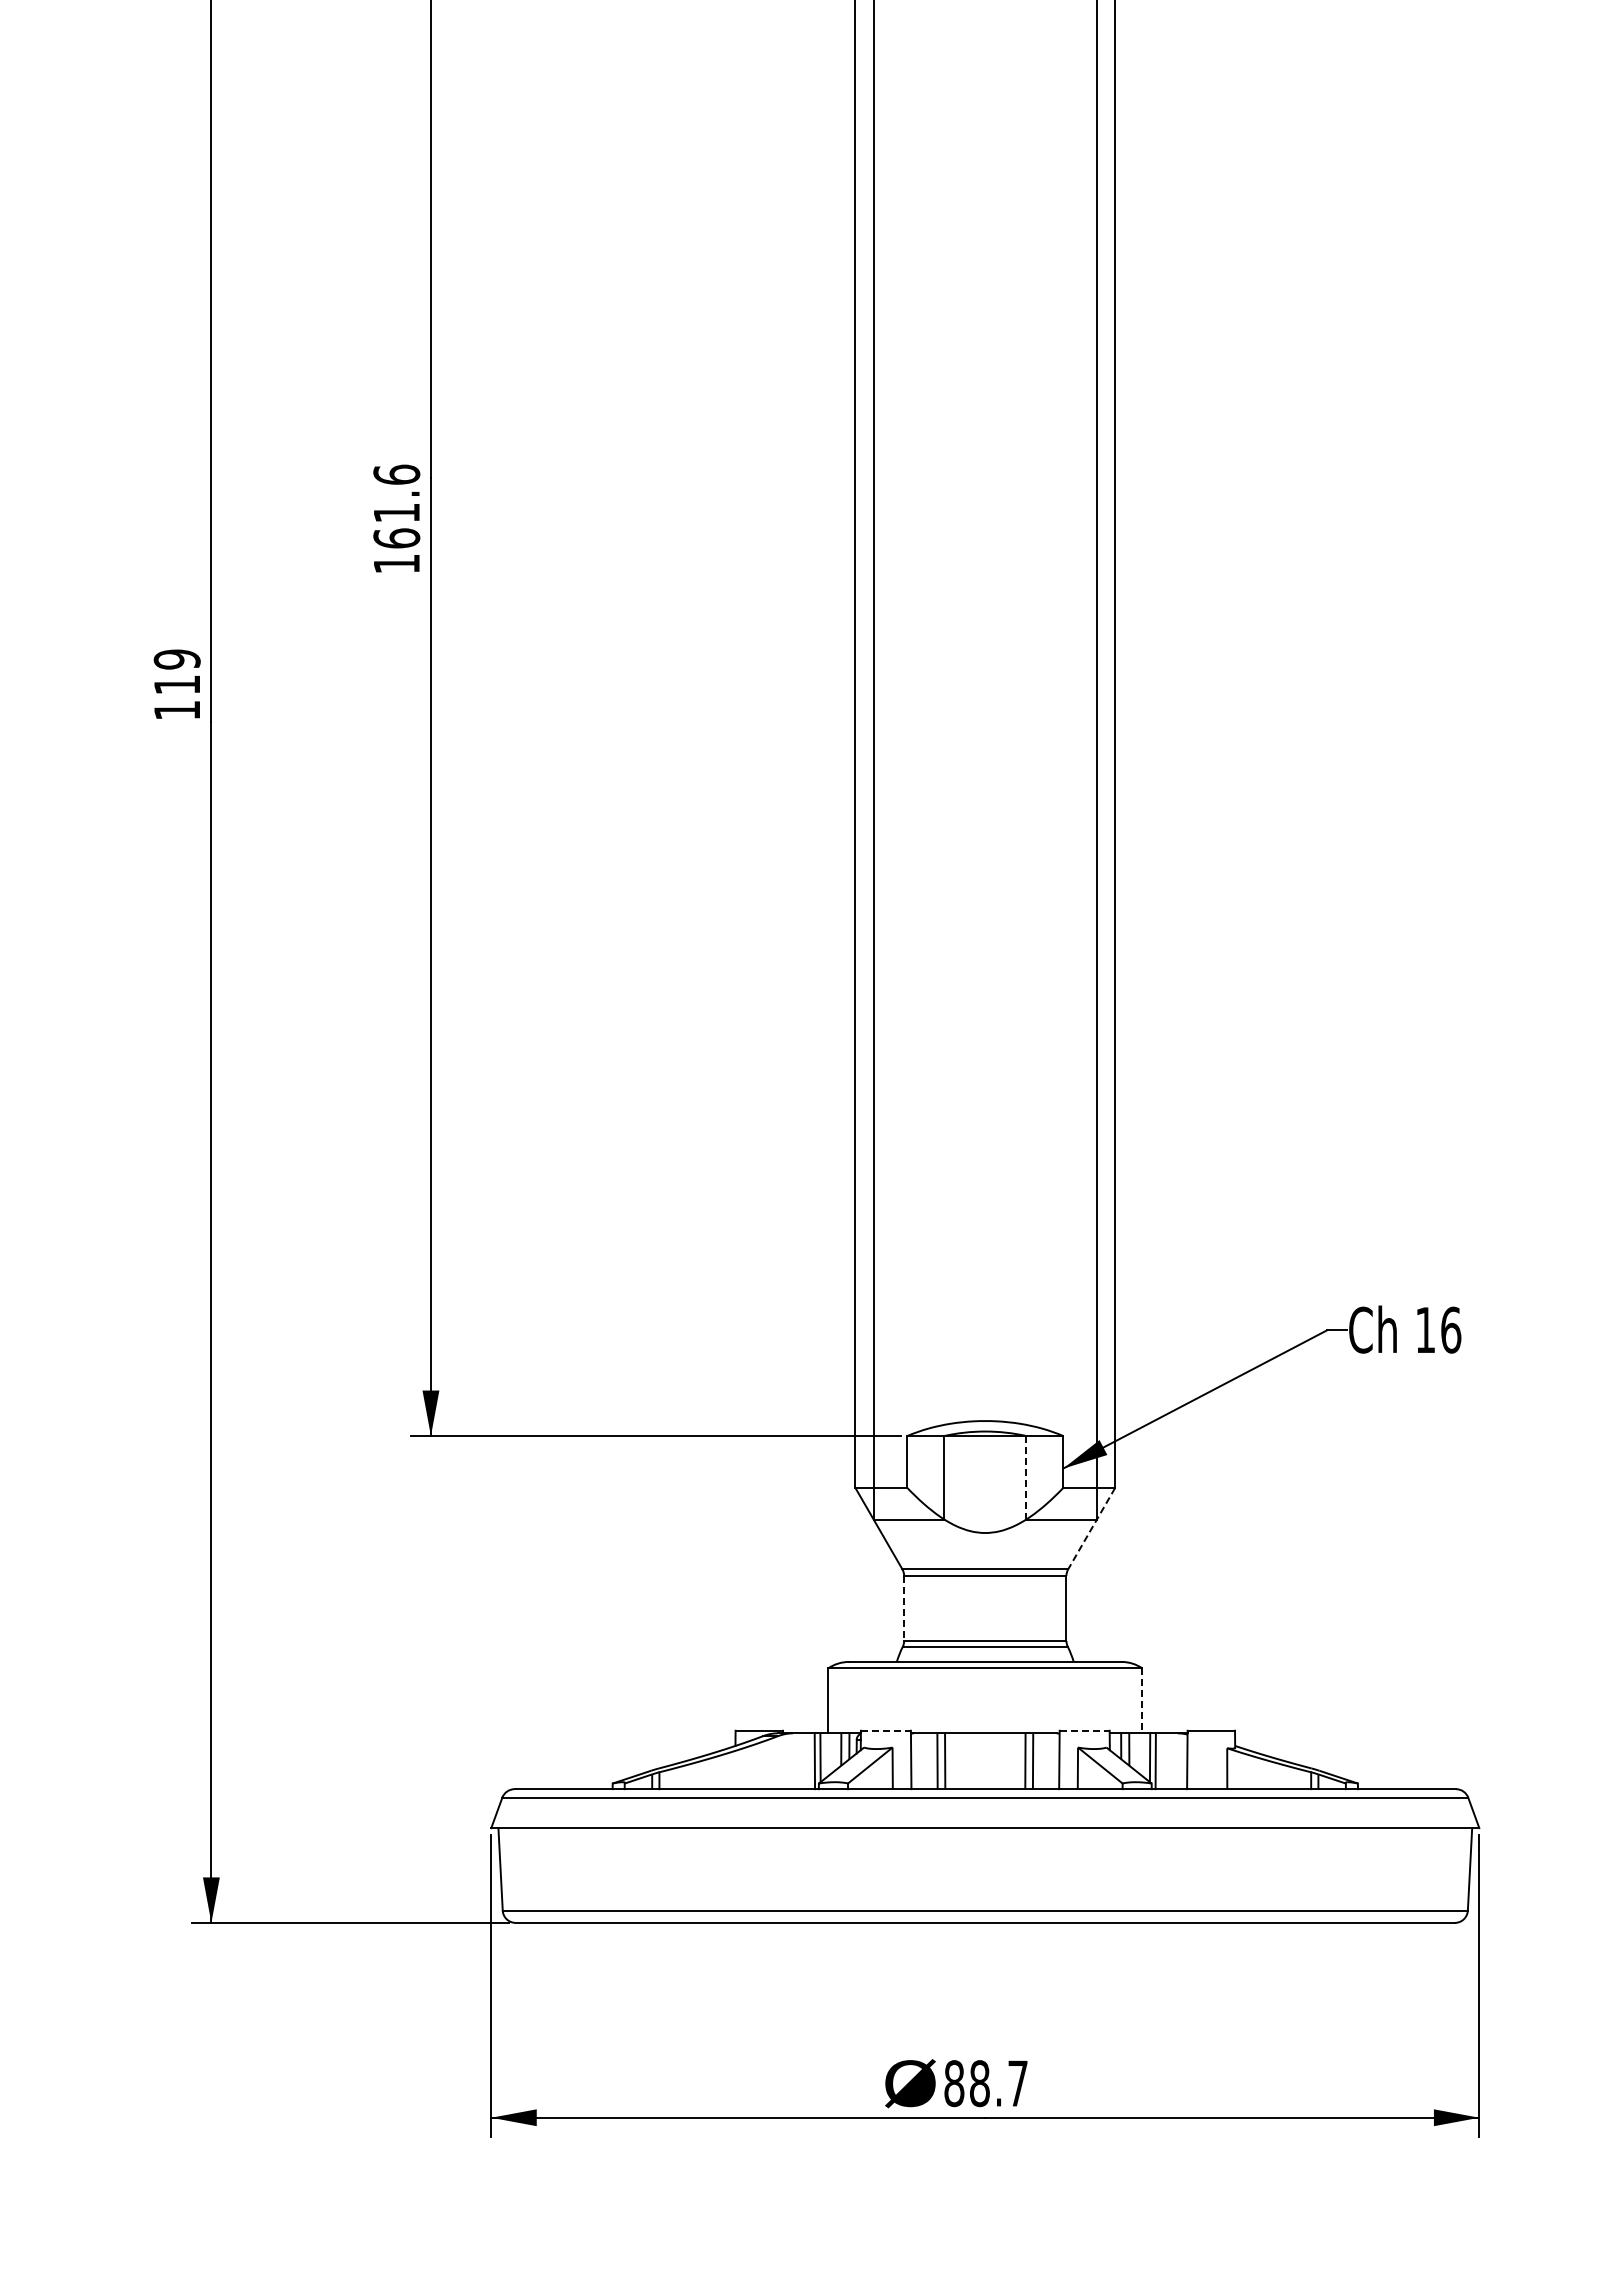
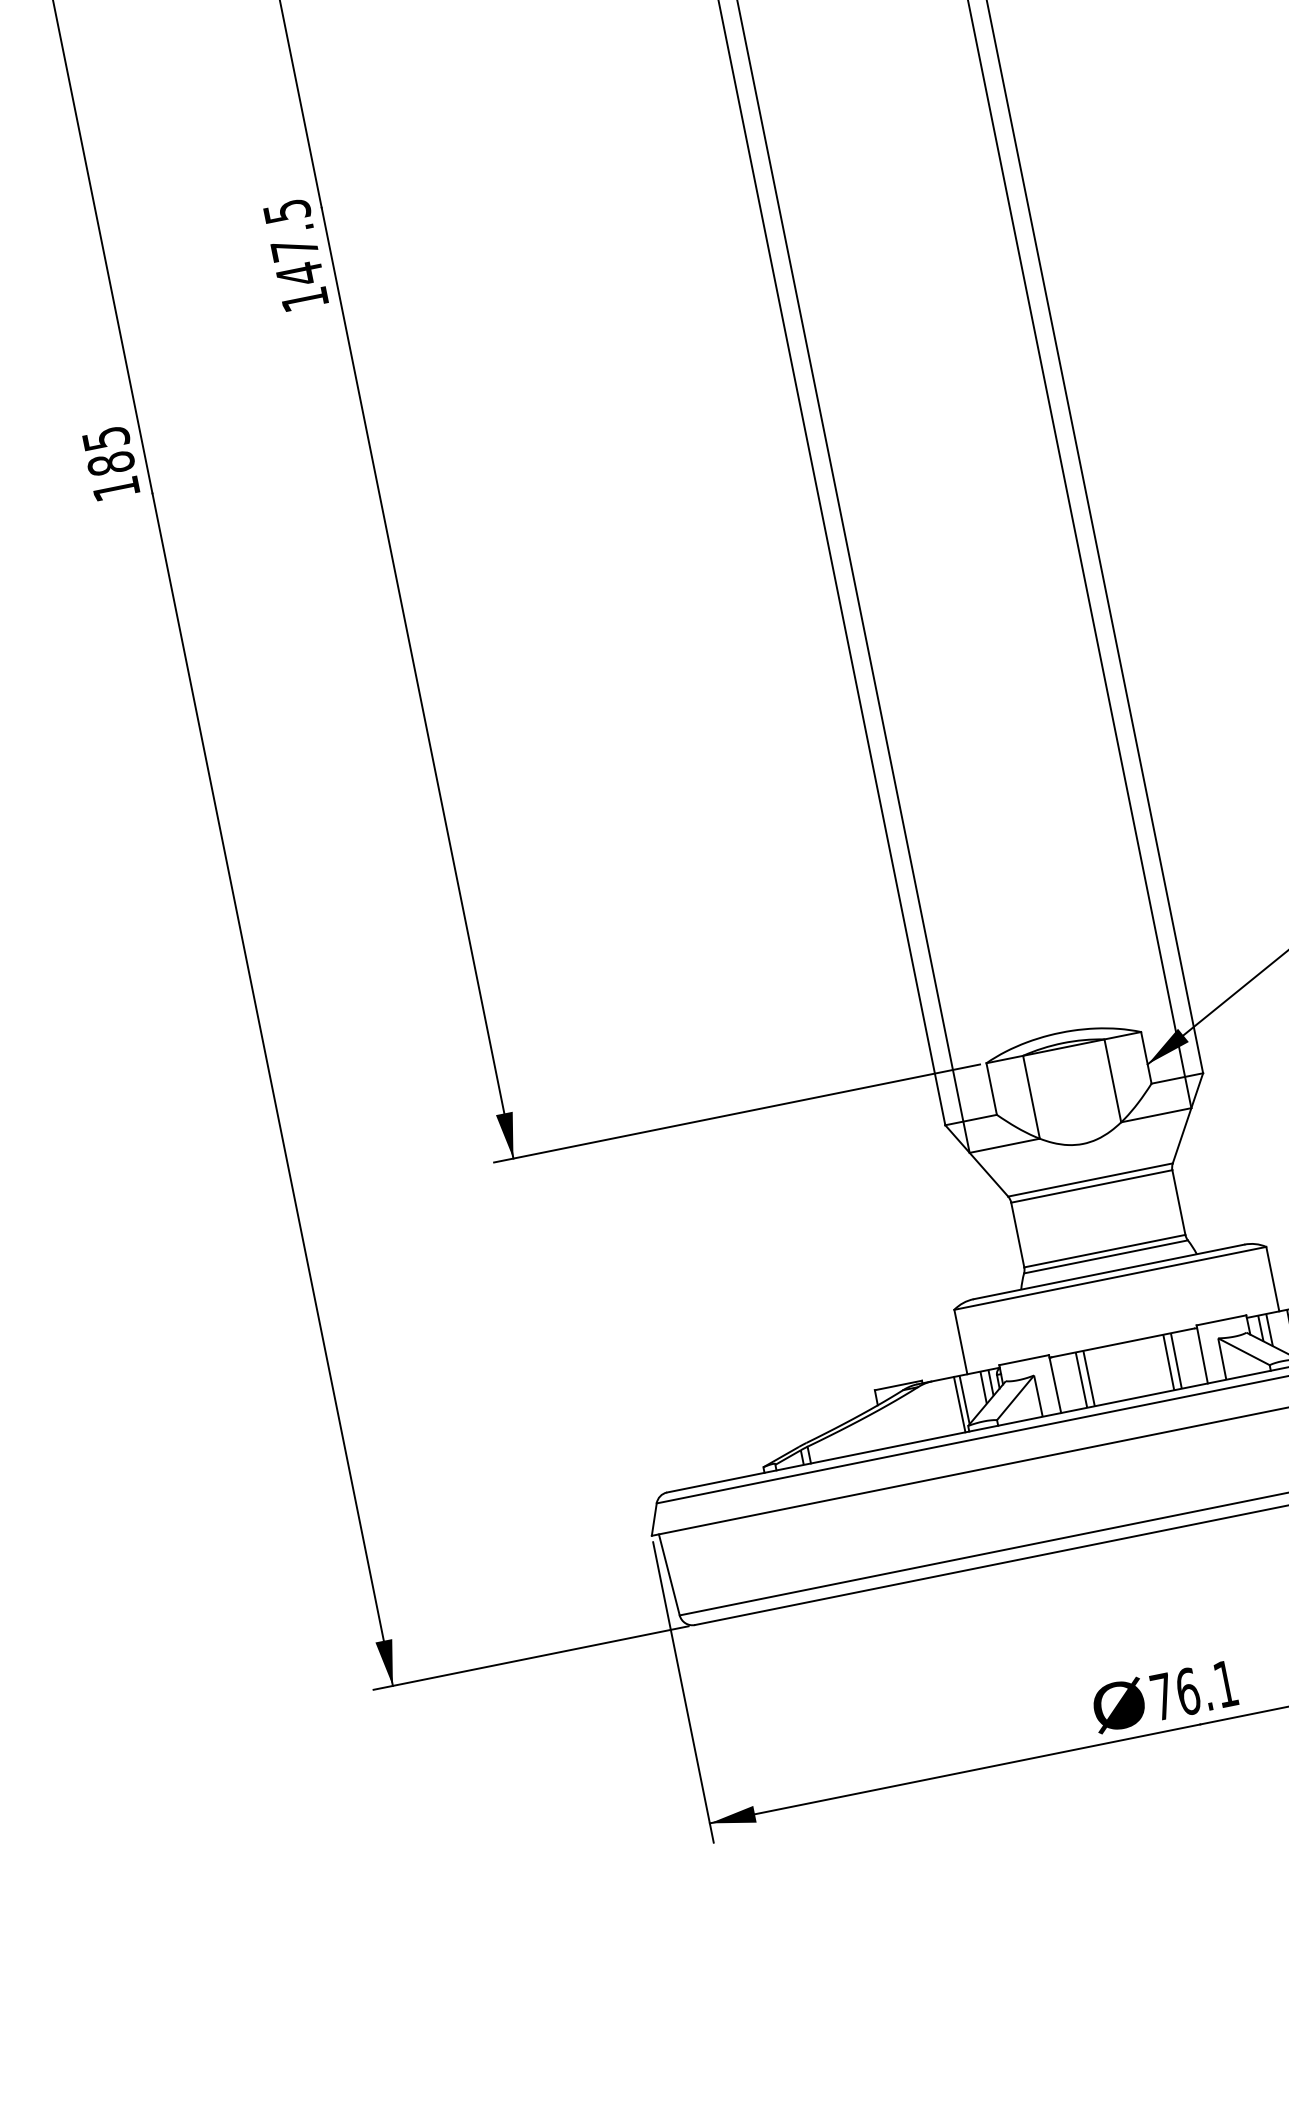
text: (396, 506) -> (293, 242), 161.6 -> 147.5
text: (176, 671) -> (107, 450), 119 -> 185
line: (1026, 1477) -> (1113, 1080), dashed -> solid
line: (1091, 1528) -> (1187, 1118), dashed -> solid
line: (904, 1608) -> (1018, 1235), dashed -> solid
line: (1142, 1701) -> (1273, 1279), dashed -> solid
line: (886, 1730) -> (1024, 1359), dashed -> solid
line: (1085, 1730) -> (1222, 1319), dashed -> solid
text: (985, 2083) -> (1193, 1690), 88.7 -> 76.1

